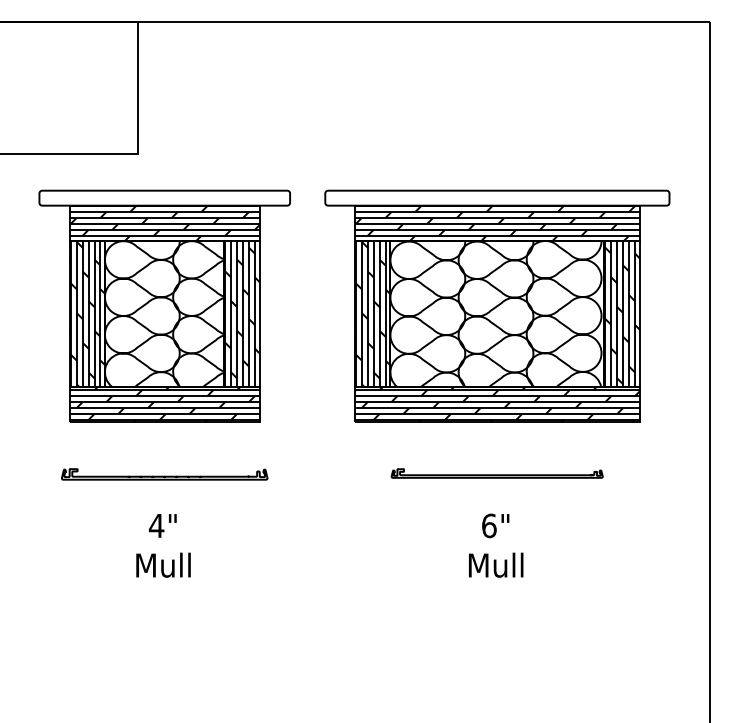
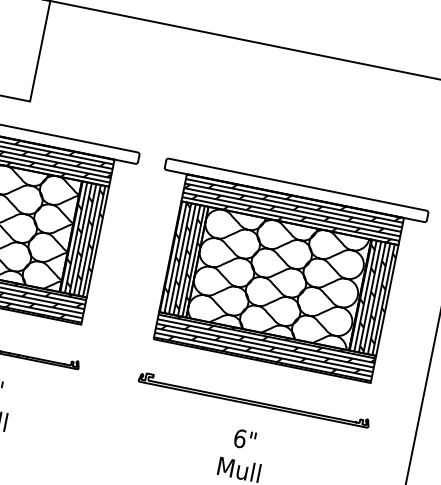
part: (496, 473) -> (253, 399), size x1.43

